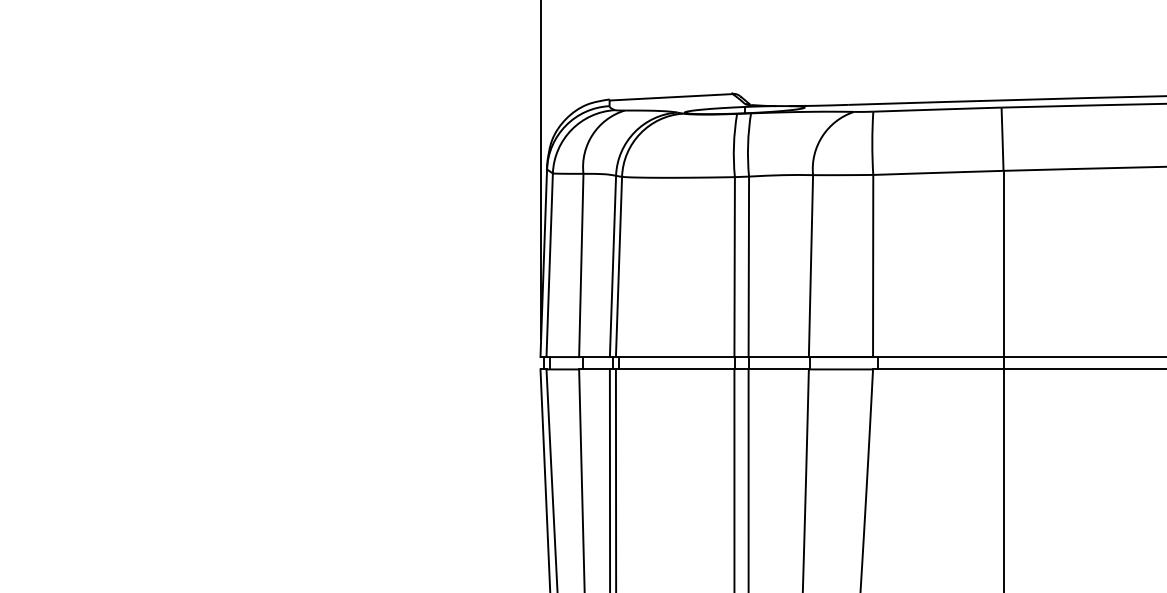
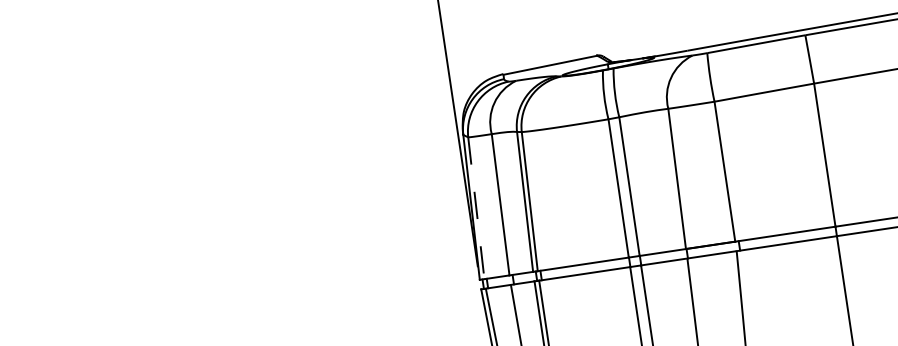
line: (549, 265) -> (476, 208), solid -> dashed

